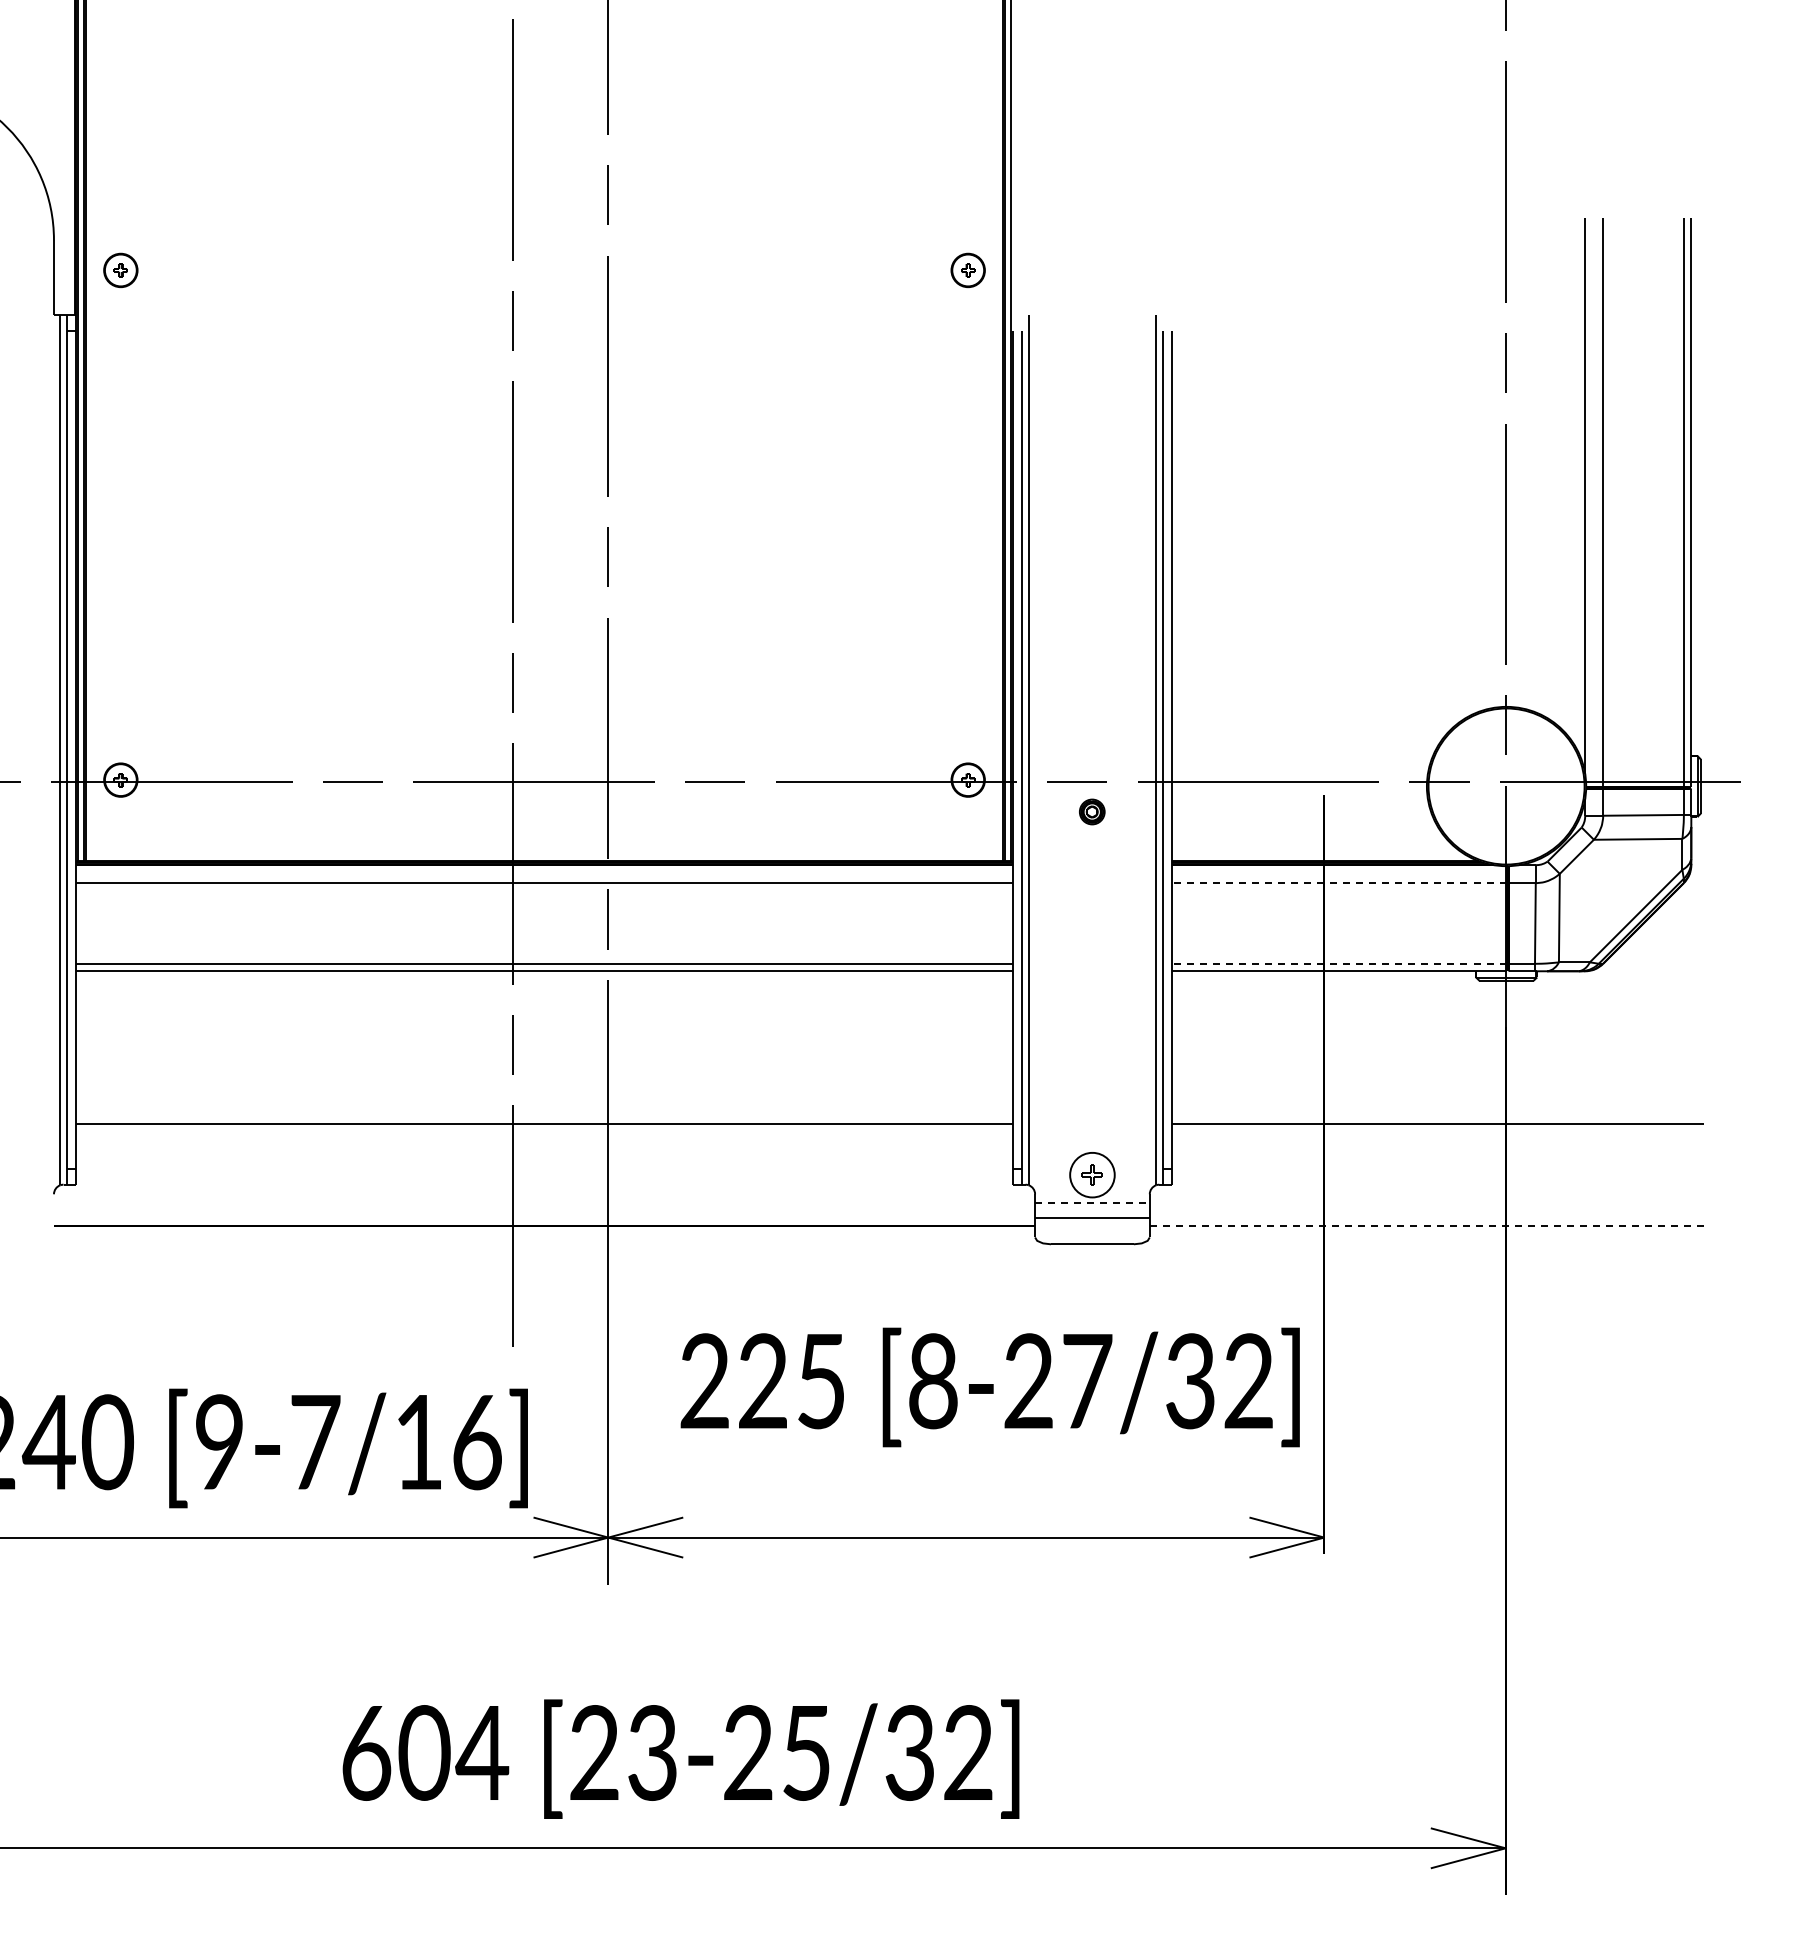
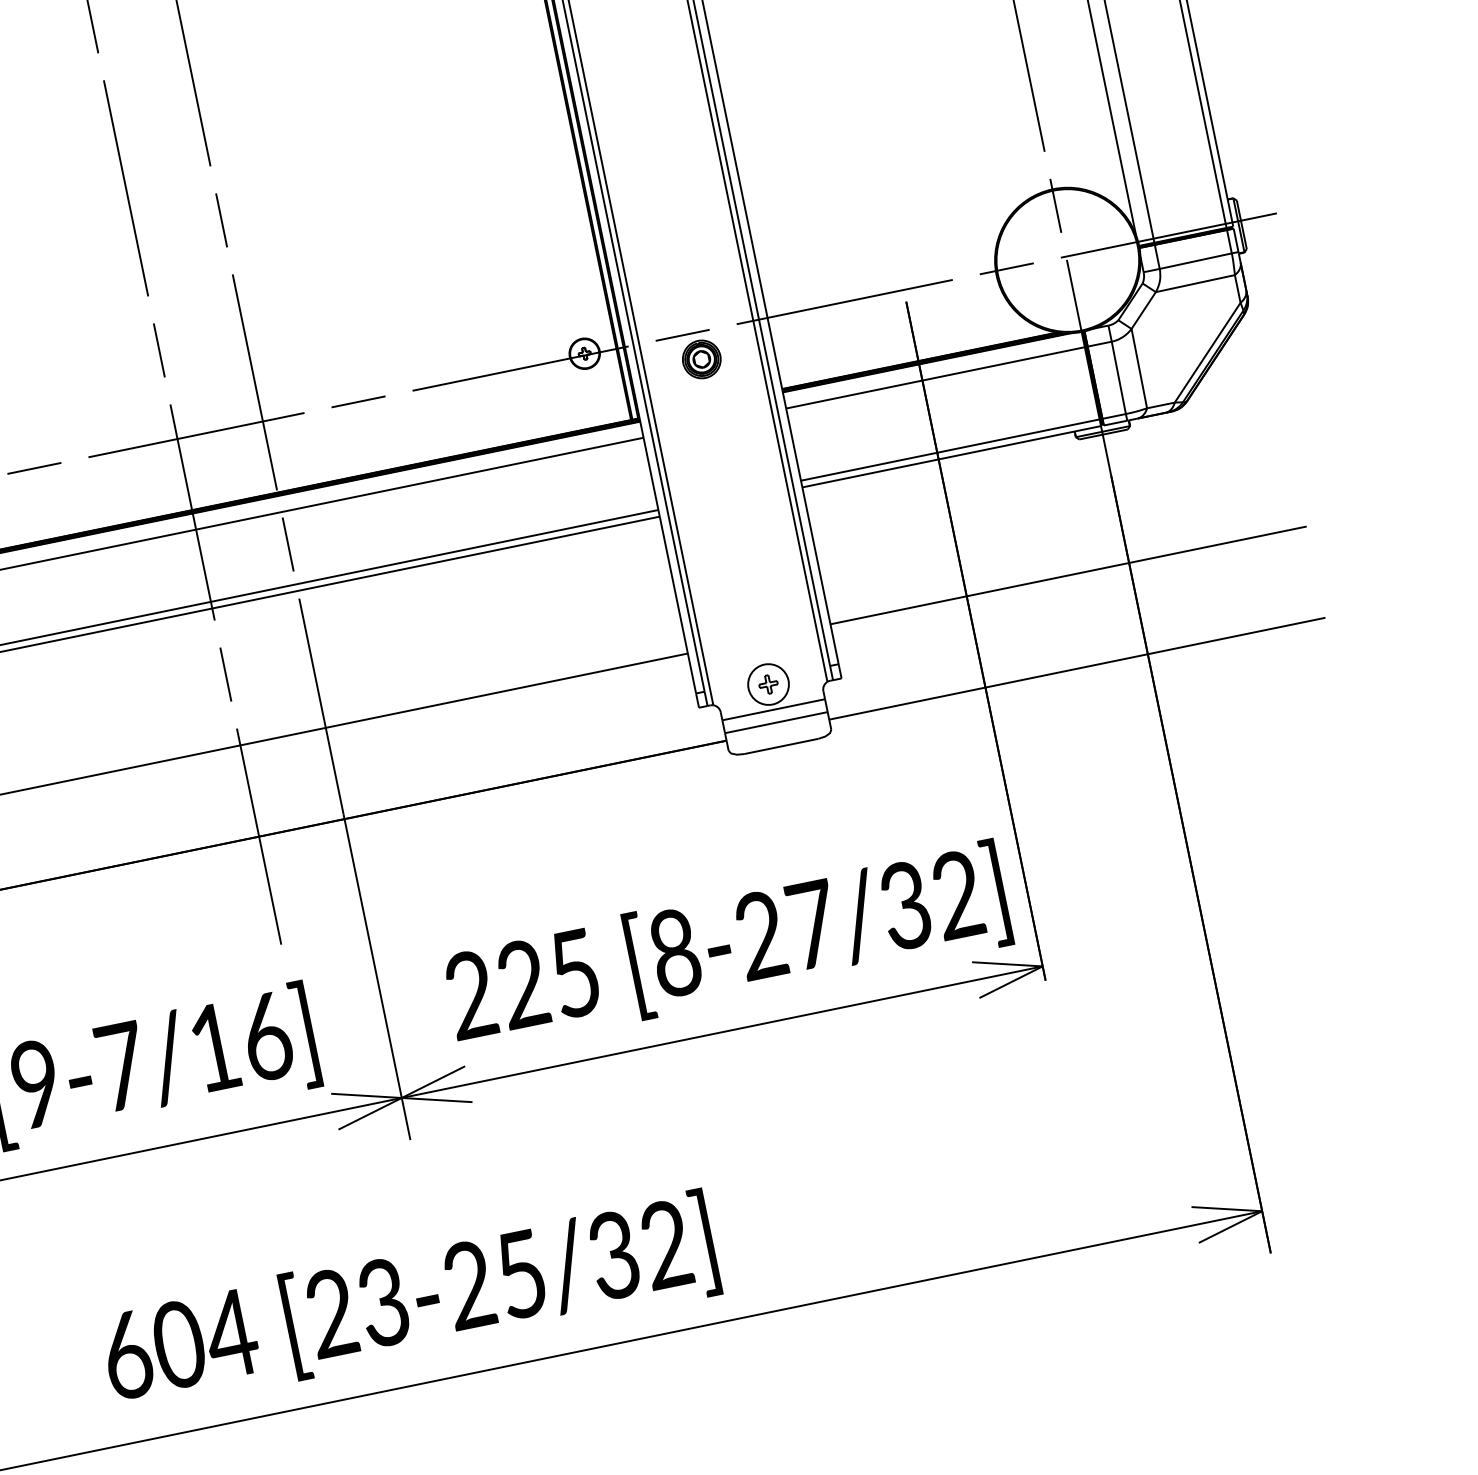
part: (1091, 811) -> (700, 359), size x1.67
line: (1338, 883) -> (935, 378), dashed -> solid
line: (1338, 963) -> (949, 449), dashed -> solid
line: (1092, 1203) -> (773, 709), dashed -> solid
line: (1427, 1226) -> (1077, 668), dashed -> solid
text: (989, 1387) -> (726, 948), moved
text: (680, 1758) -> (409, 1302), moved

